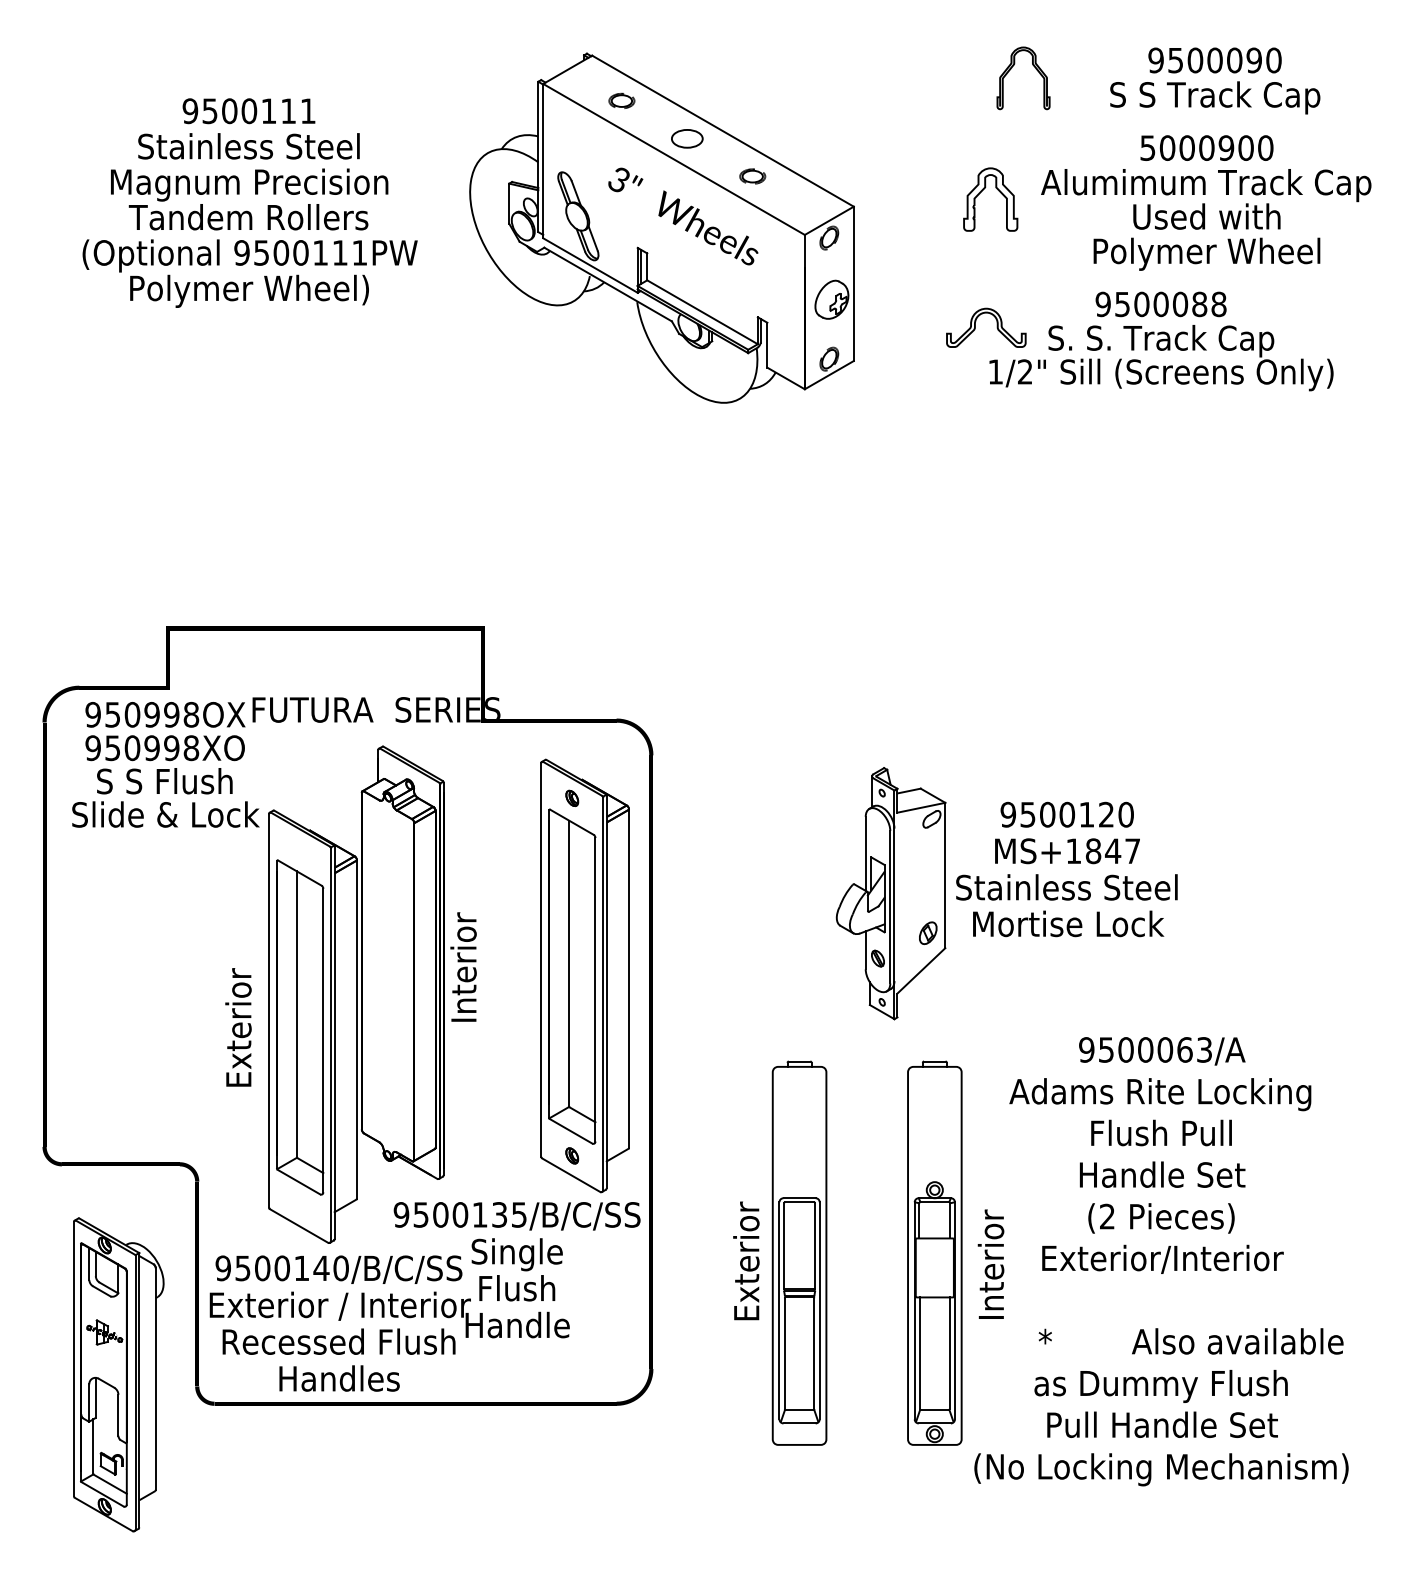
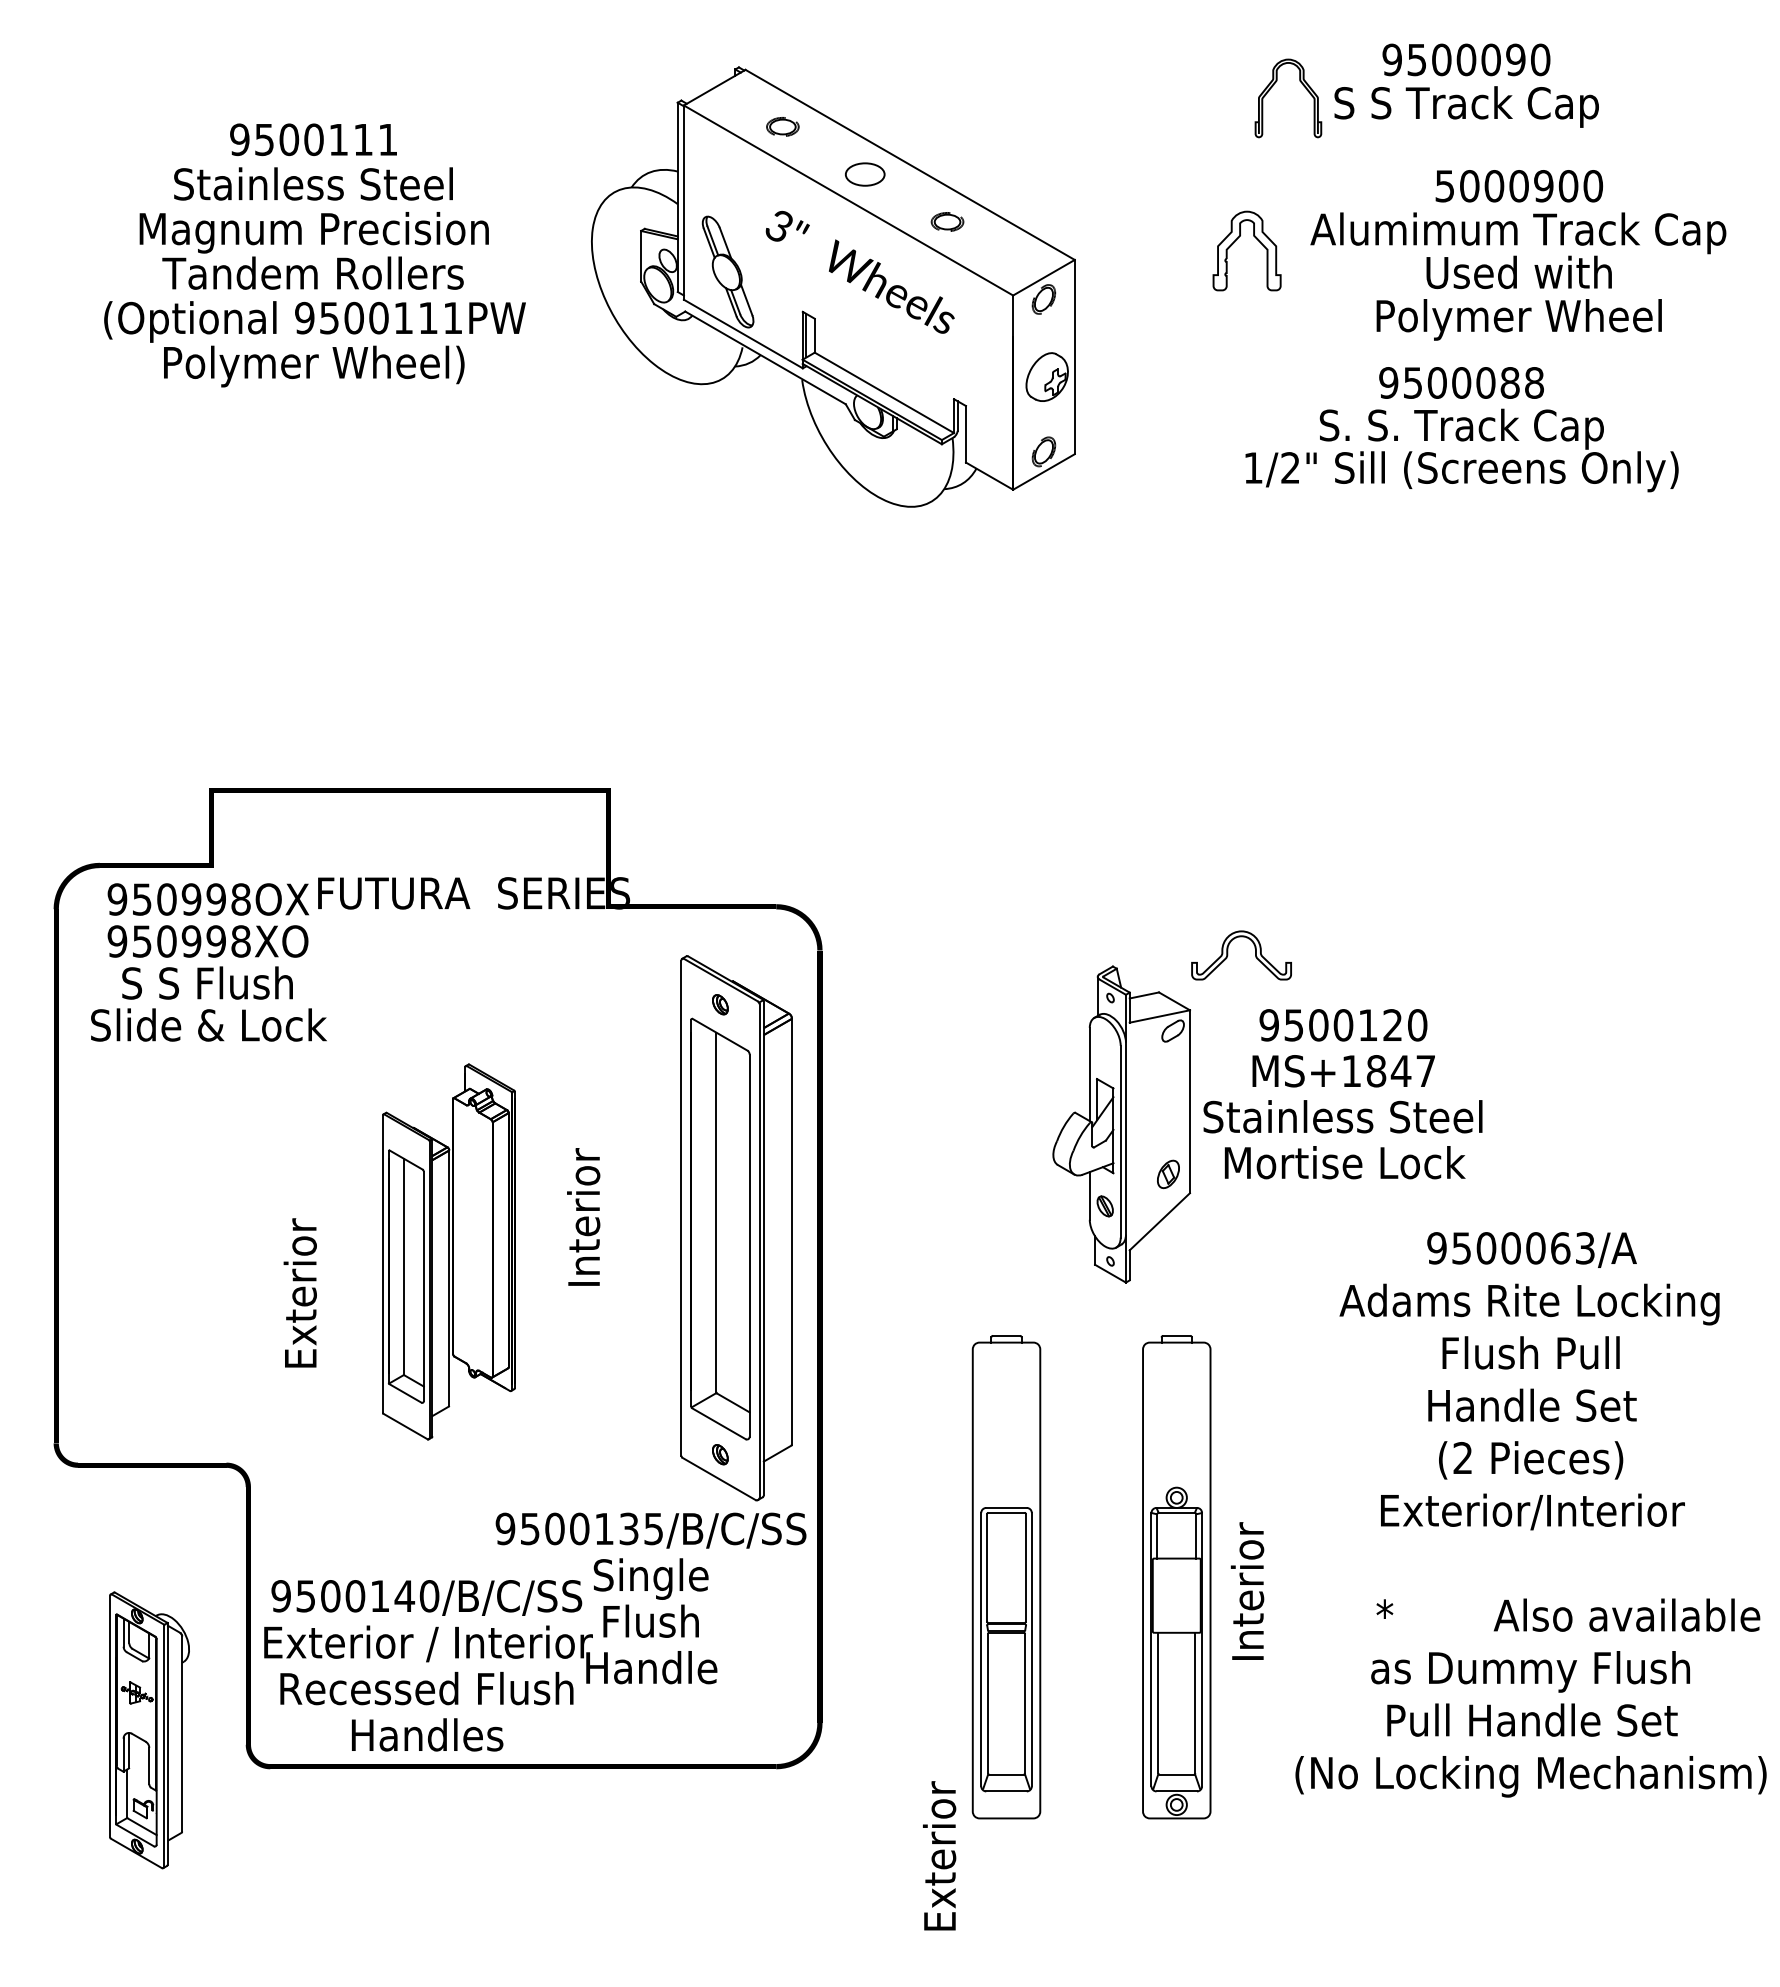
text: (1215, 80) -> (1466, 85), moved
part: (975, 327) -> (1228, 955), moved
part: (356, 994) -> (448, 1251), size x0.6
text: (746, 1260) -> (939, 1855), moved
text: (1161, 1261) -> (1530, 1514), moved
part: (118, 1375) -> (149, 1730), size x0.7

